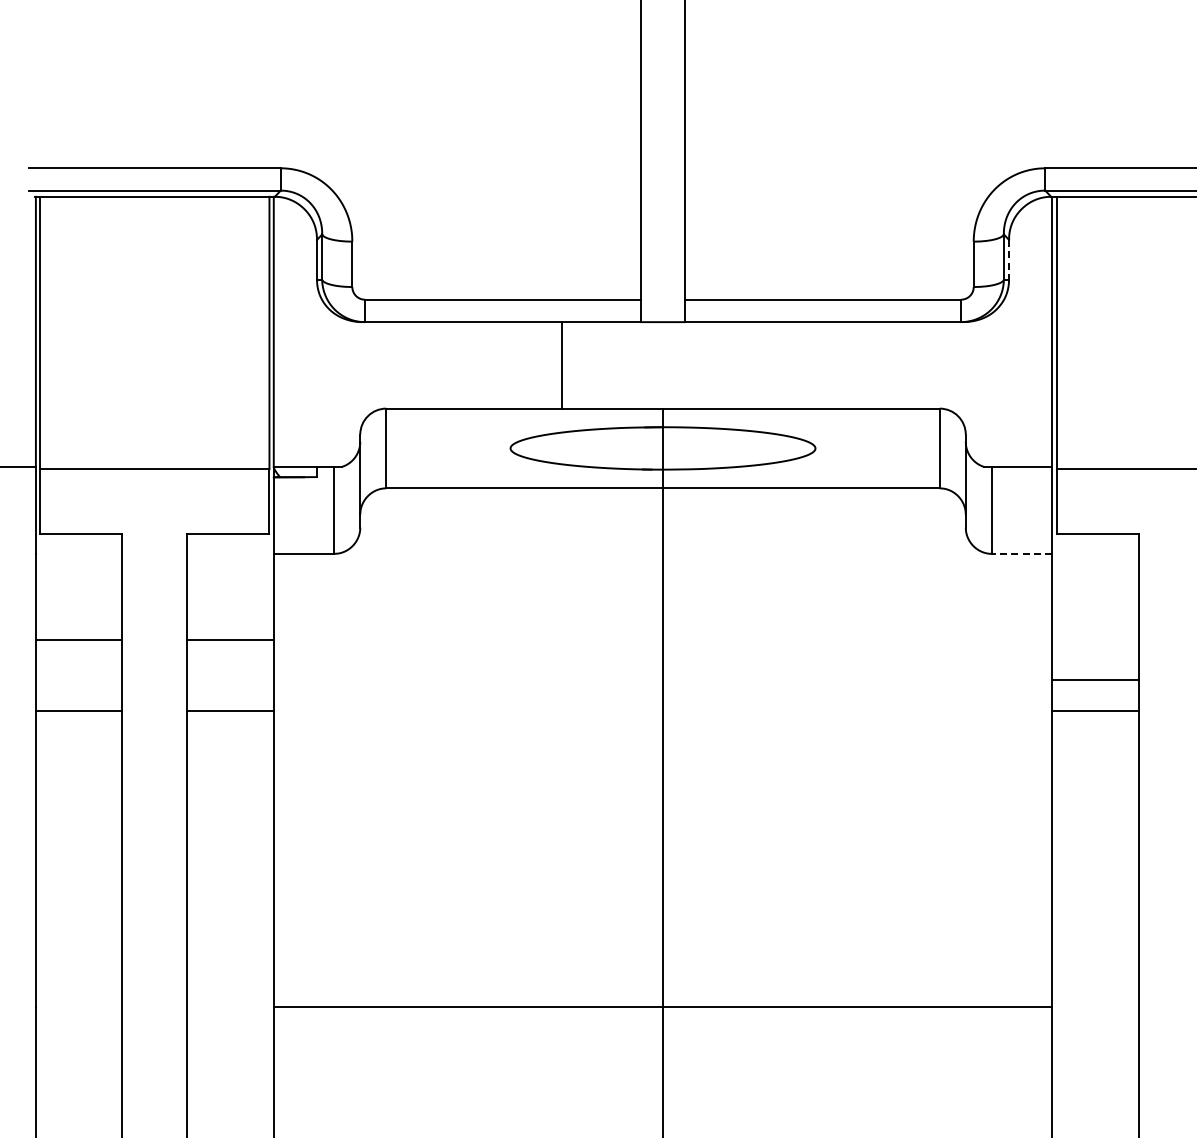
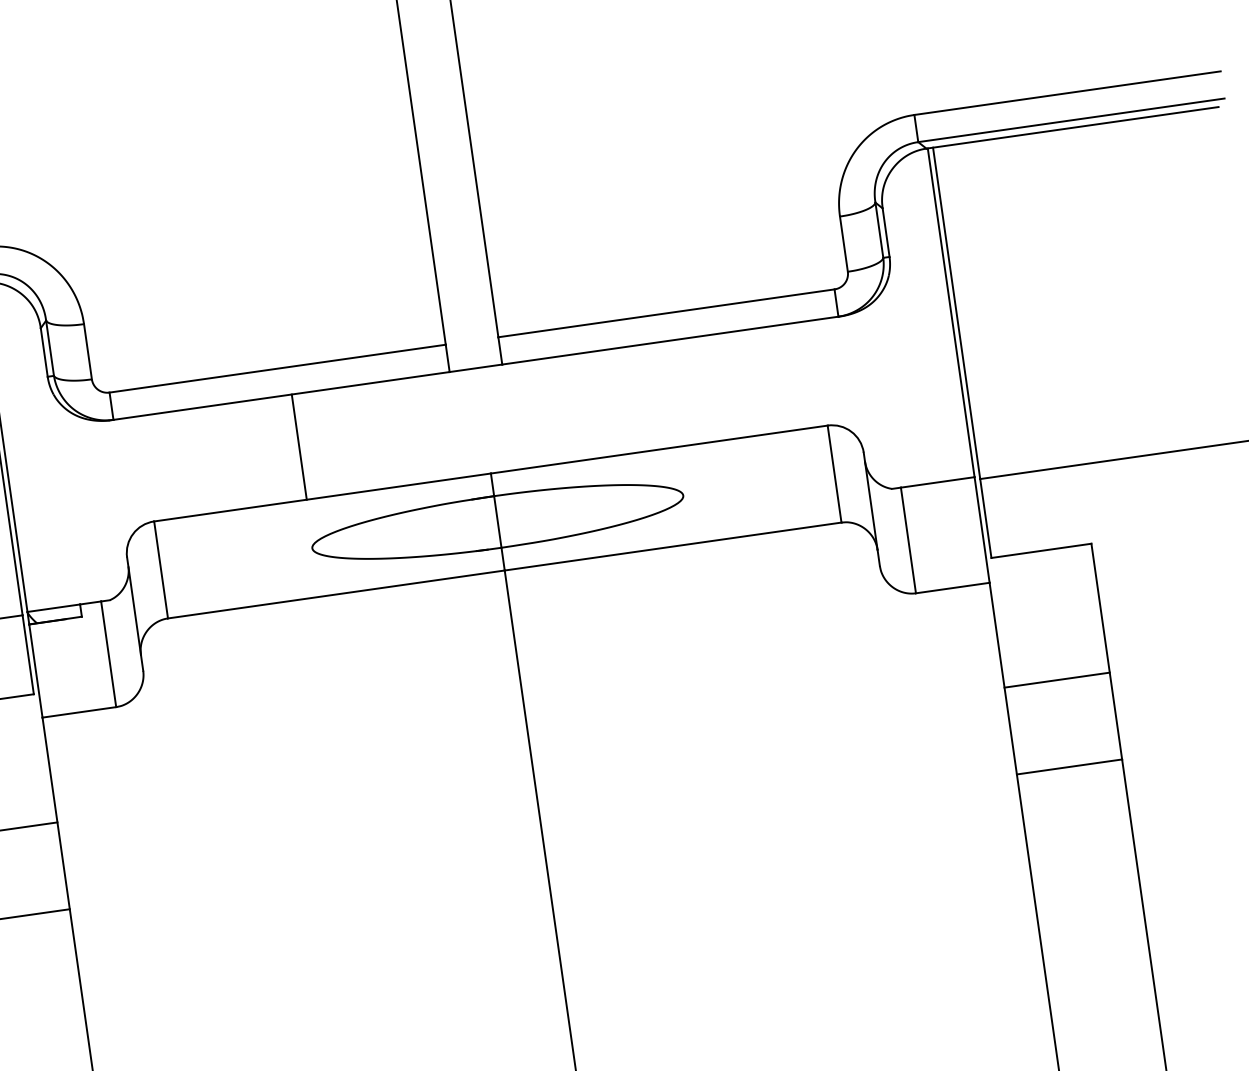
line: (1009, 259) -> (886, 232), dashed -> solid
line: (561, 365) -> (299, 447), moved
line: (1021, 553) -> (952, 587), dashed -> solid
line: (1095, 680) -> (1057, 680), moved

